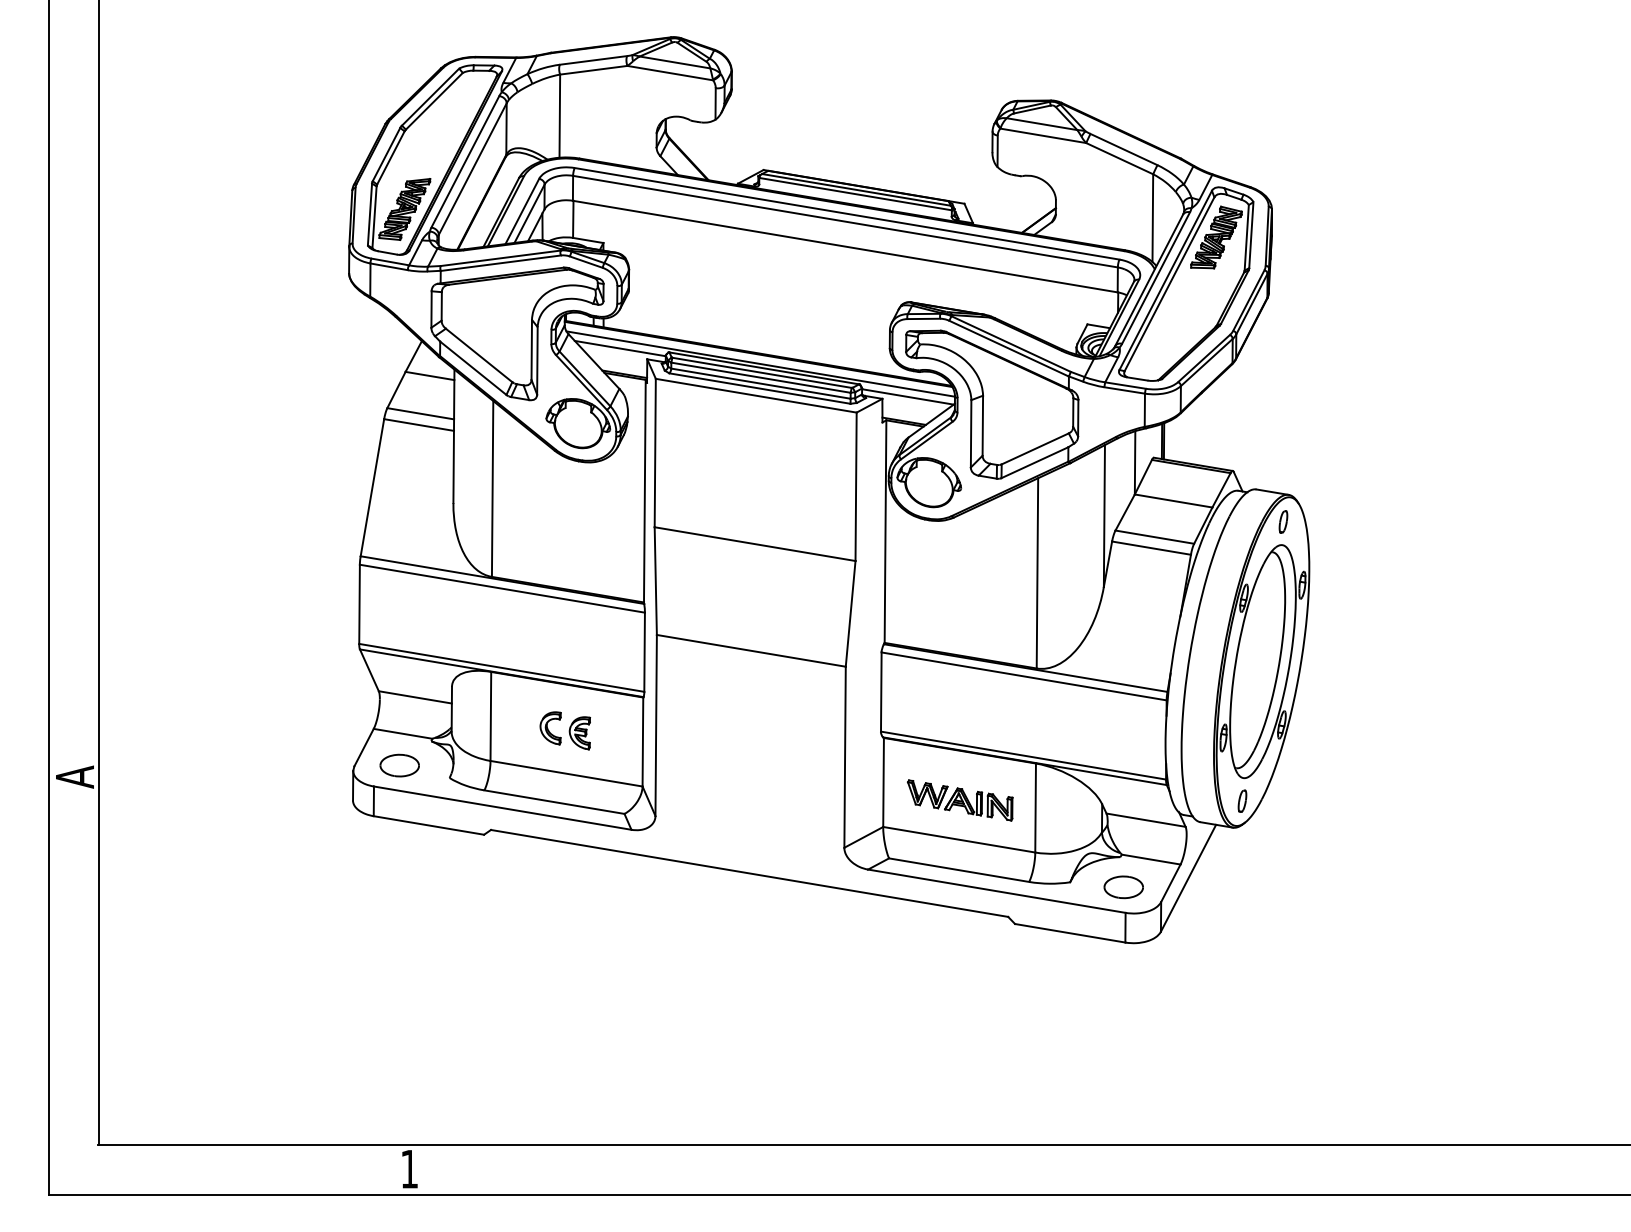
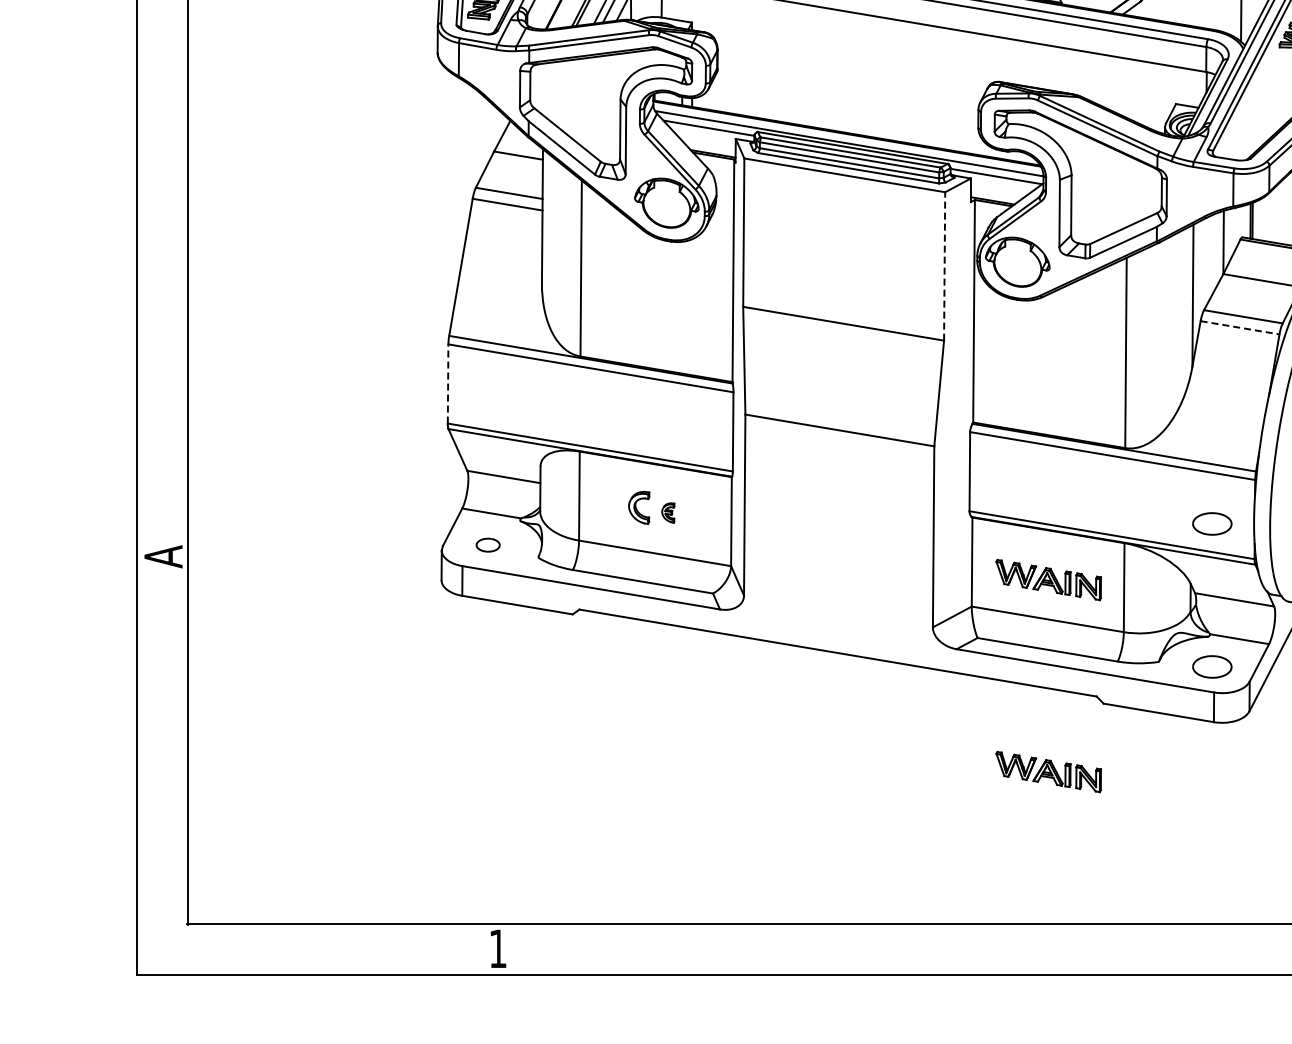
line: (856, 486) -> (945, 266), solid -> dashed
line: (1151, 548) -> (1240, 328), solid -> dashed
line: (359, 604) -> (448, 384), solid -> dashed
part: (579, 733) -> (668, 513), size x0.6
part: (1123, 744) -> (1212, 524), added
part: (399, 765) -> (488, 545), size x0.6
part: (960, 992) -> (1049, 772), added

